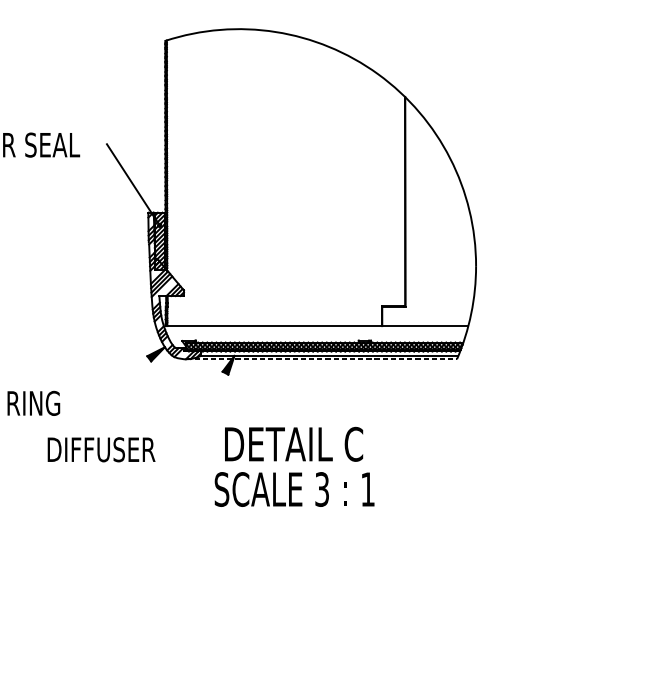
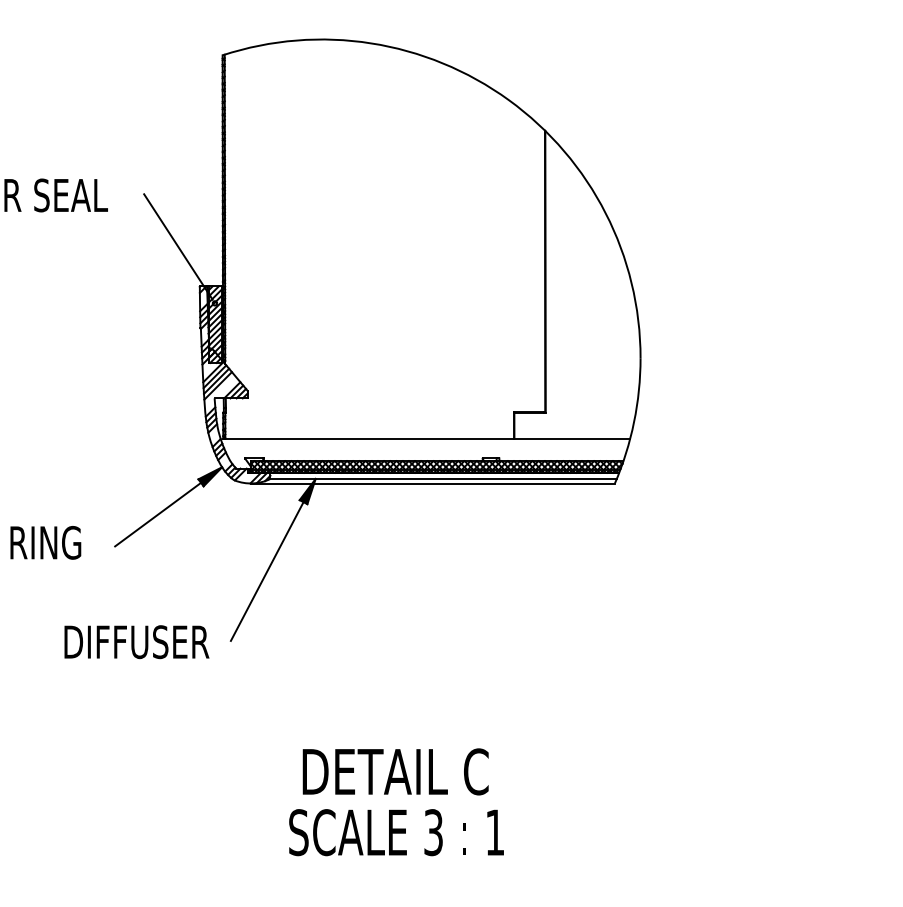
line: (322, 359) -> (433, 483), dashed -> solid
line: (117, 382) -> (158, 514), added
line: (197, 424) -> (266, 571), added
part: (101, 450) -> (136, 642), moved
part: (294, 472) -> (396, 809), moved

